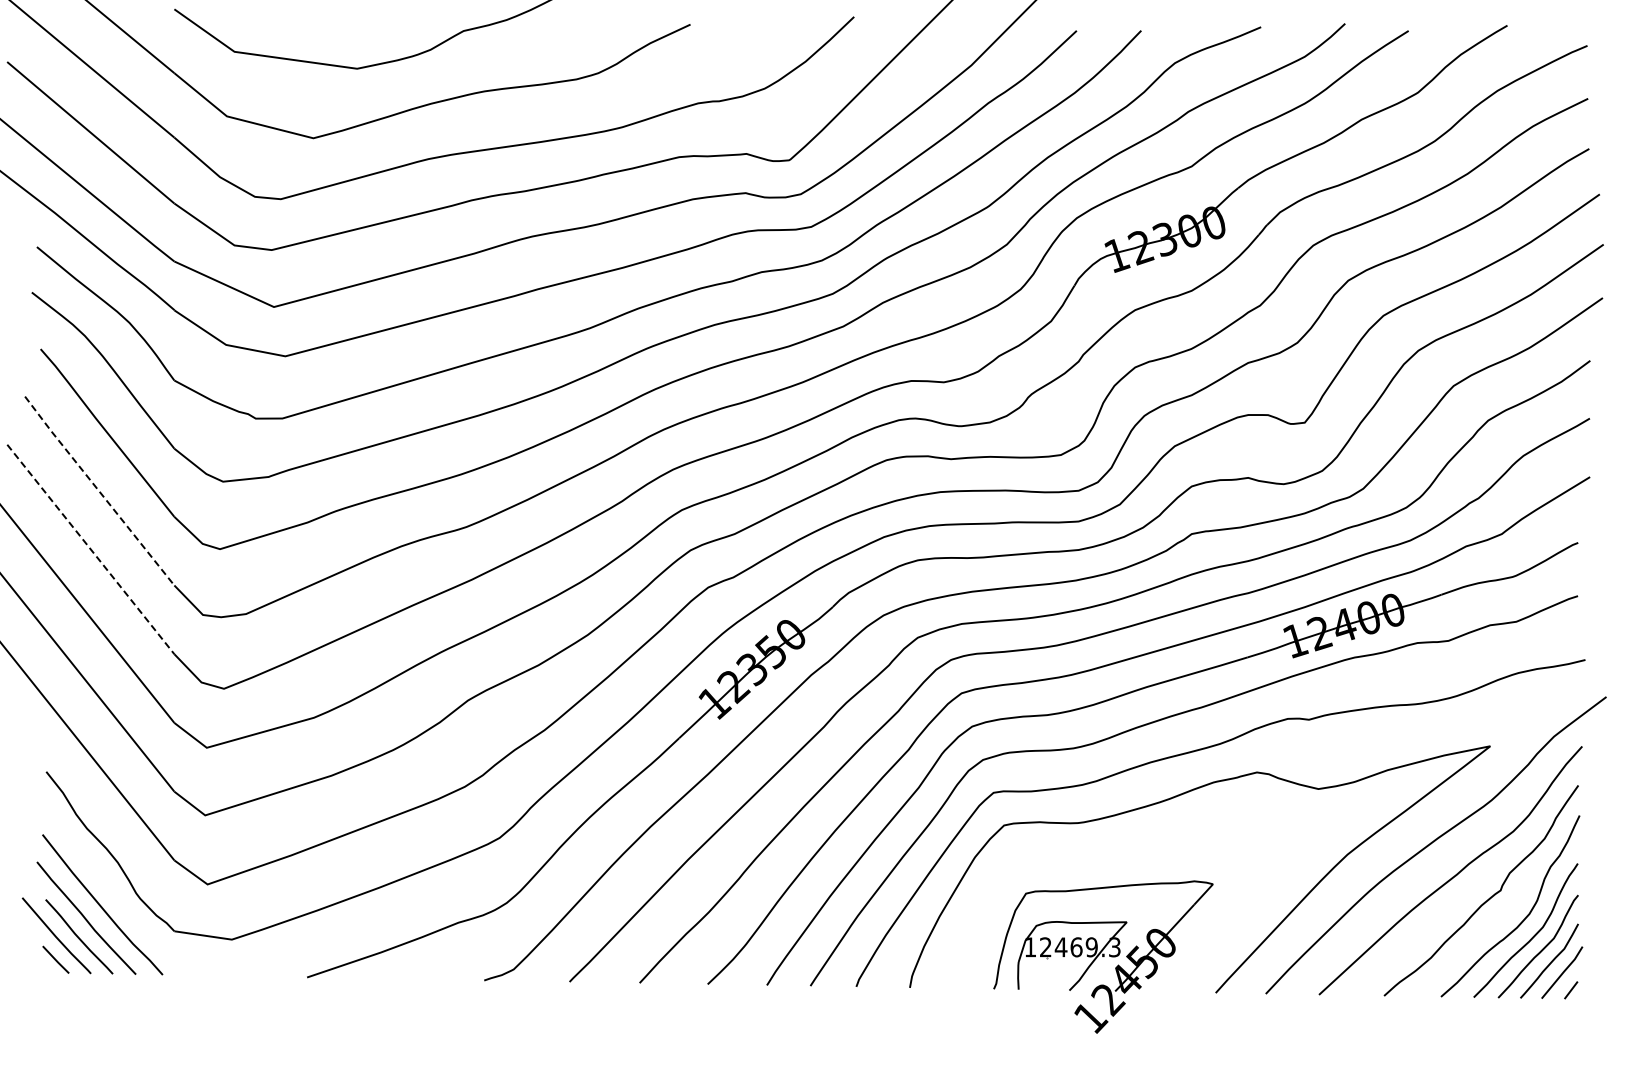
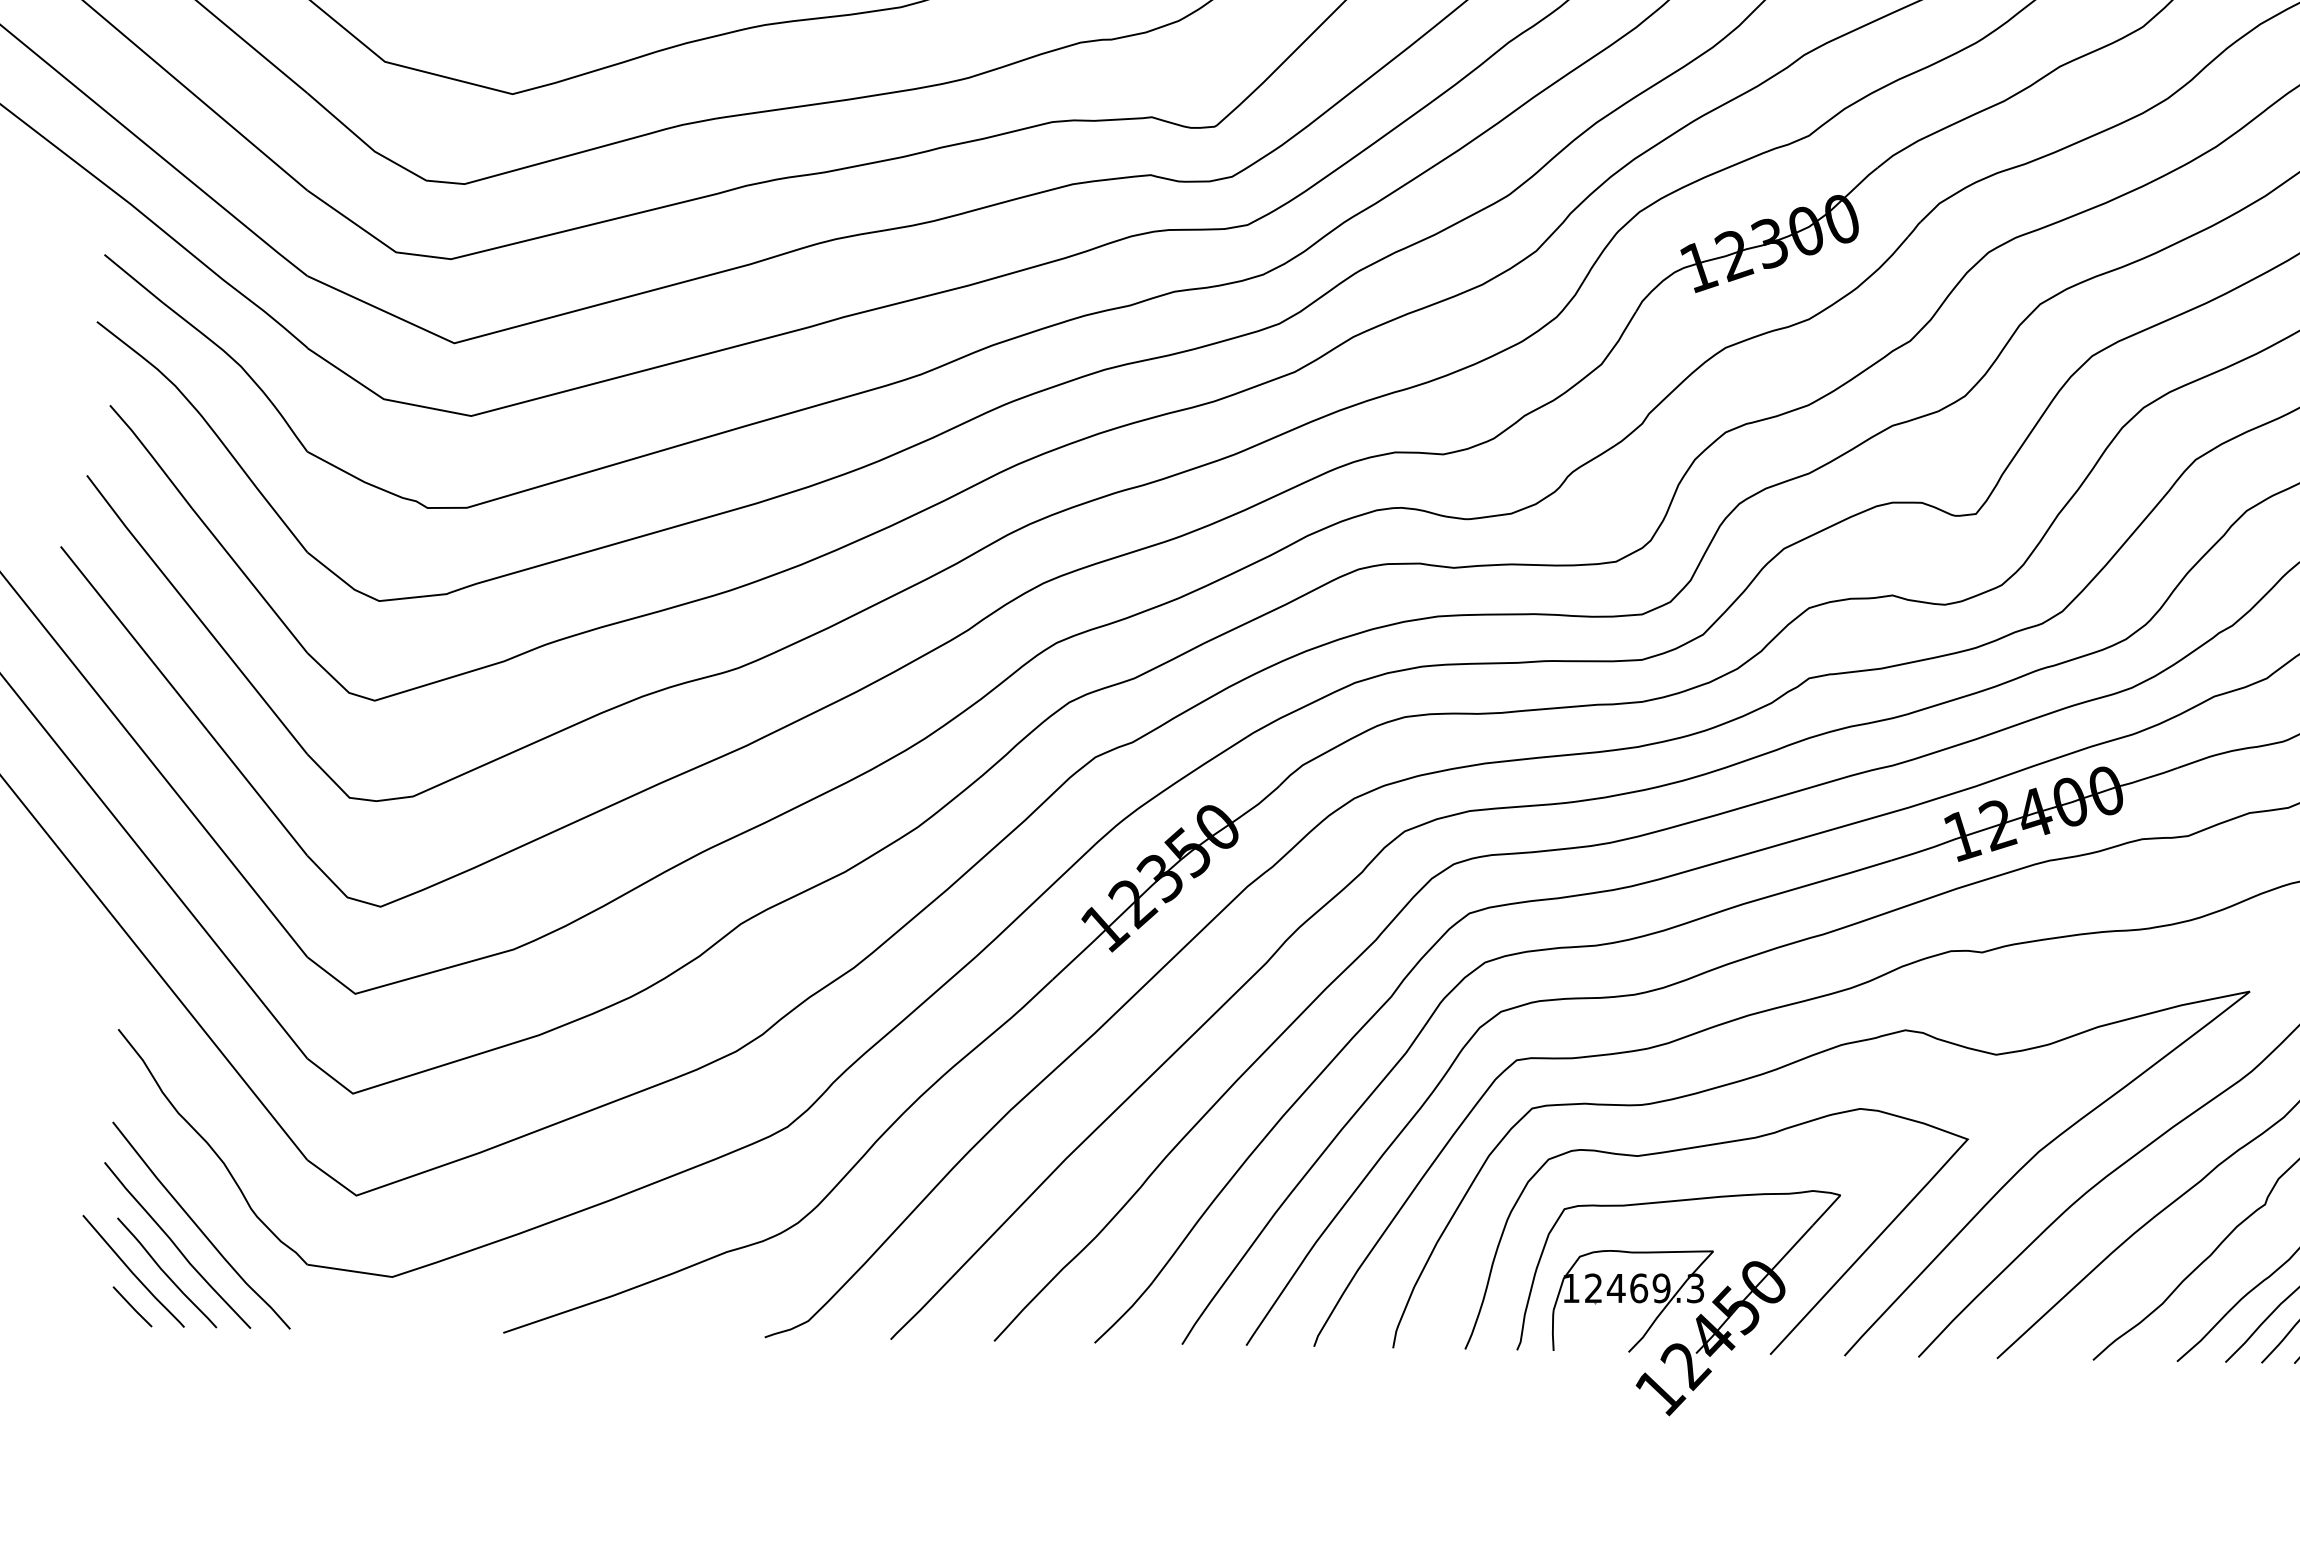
line: (98, 490) -> (195, 614), dashed -> solid
line: (90, 549) -> (183, 701), dashed -> solid
curve: (1118, 852) -> (1700, 1148), added

